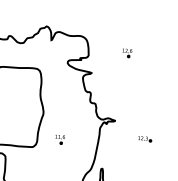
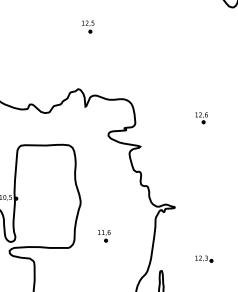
part: (127, 53) -> (201, 118), moved
part: (145, 138) -> (204, 258), moved

